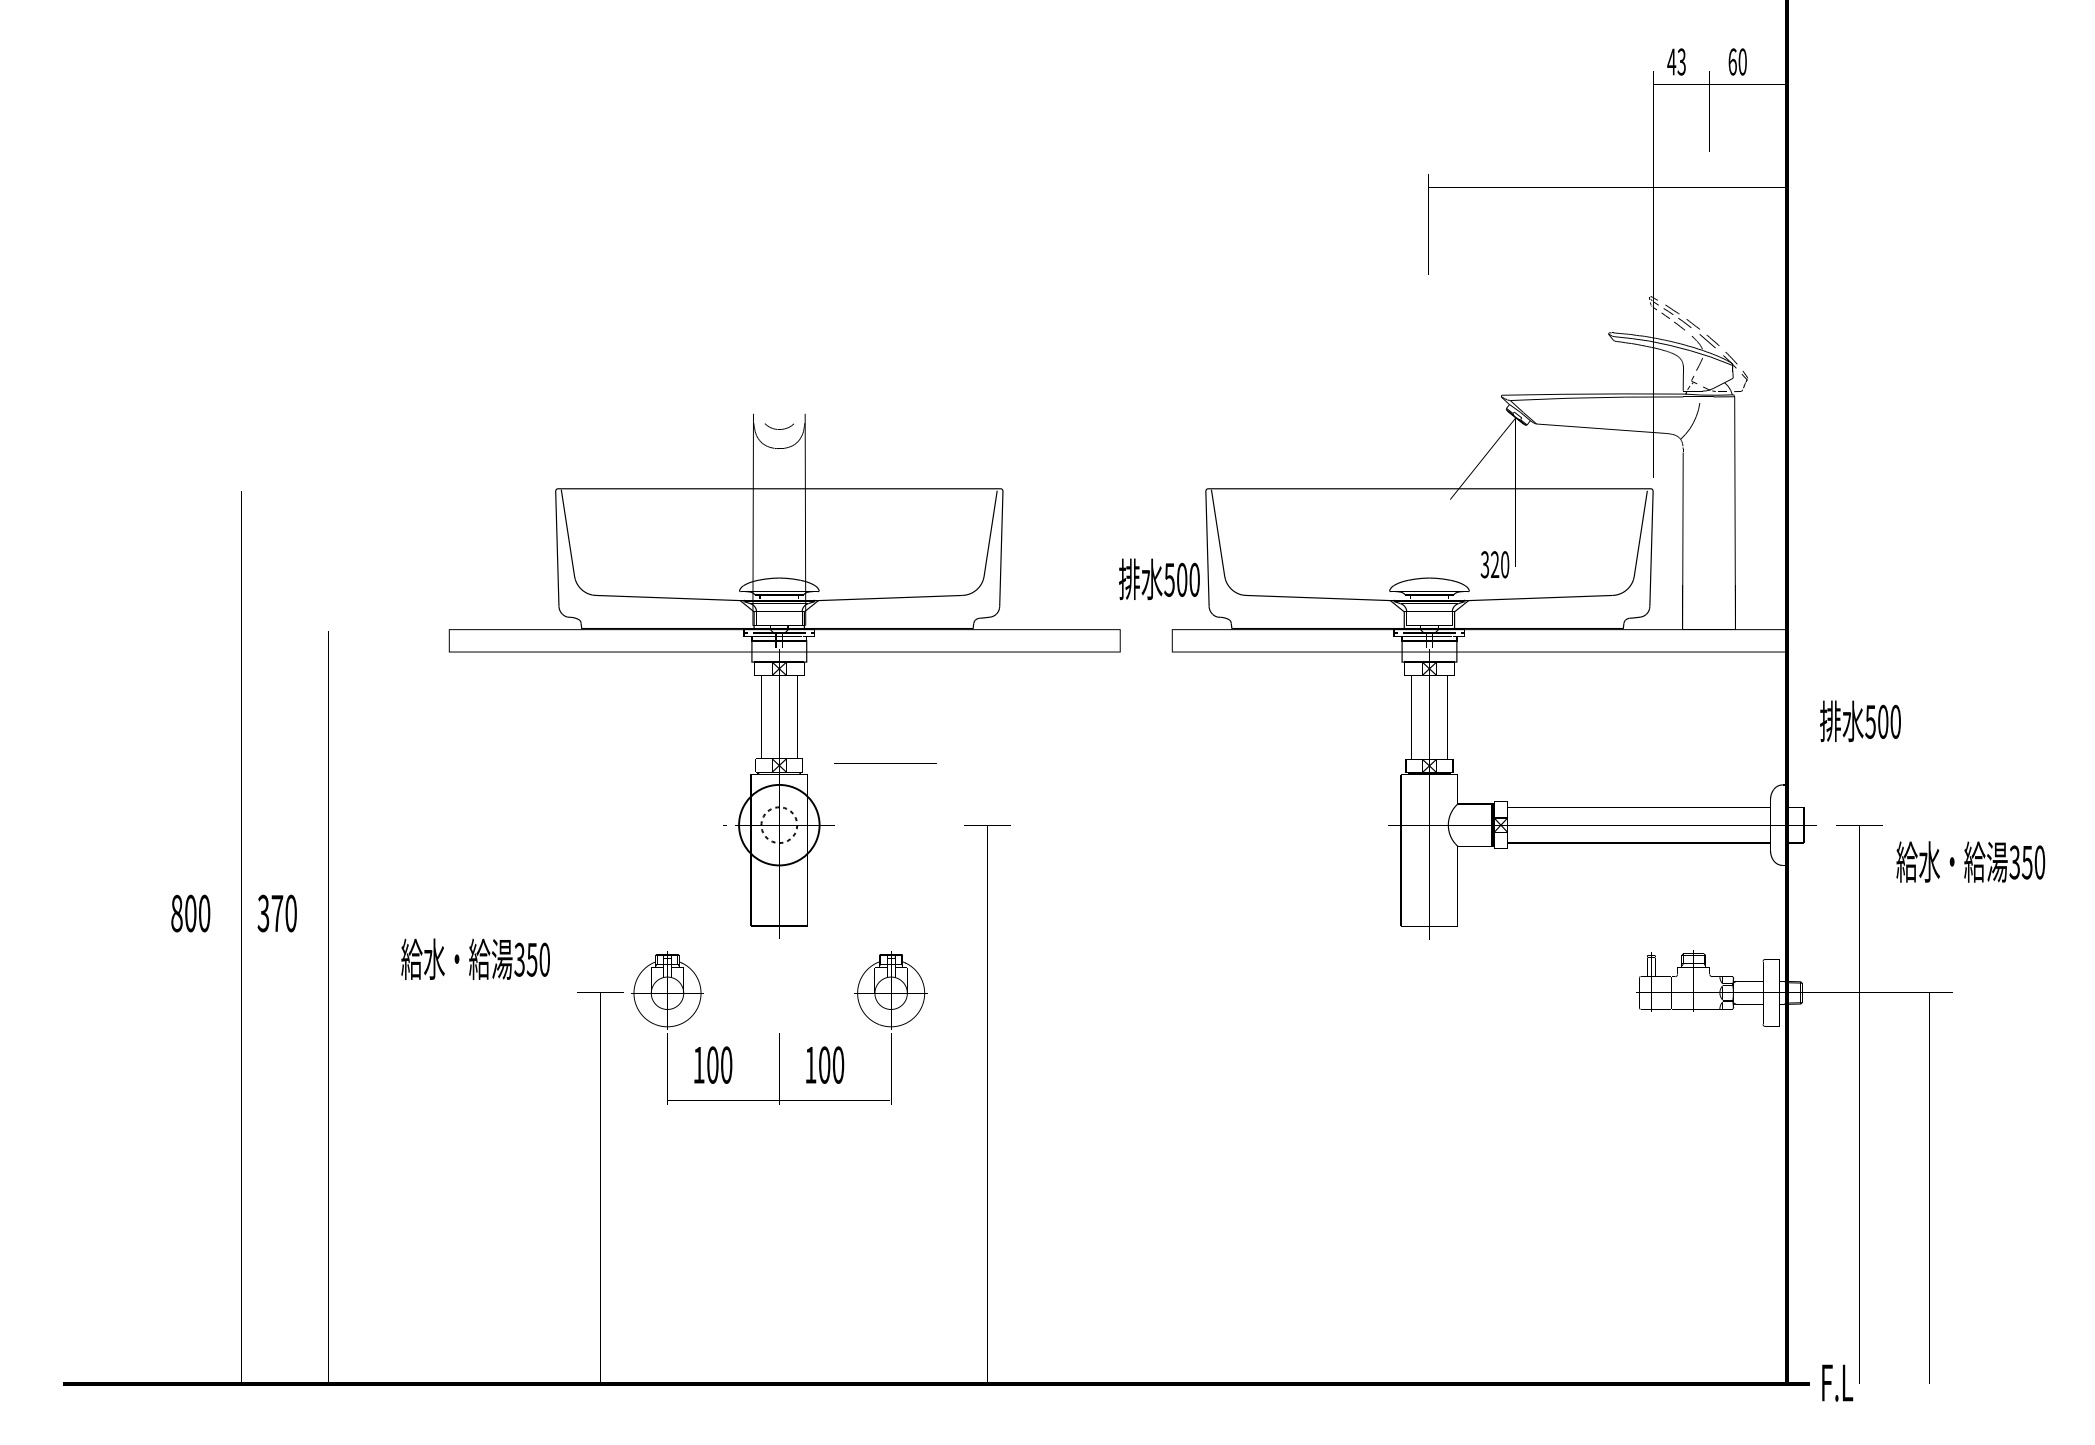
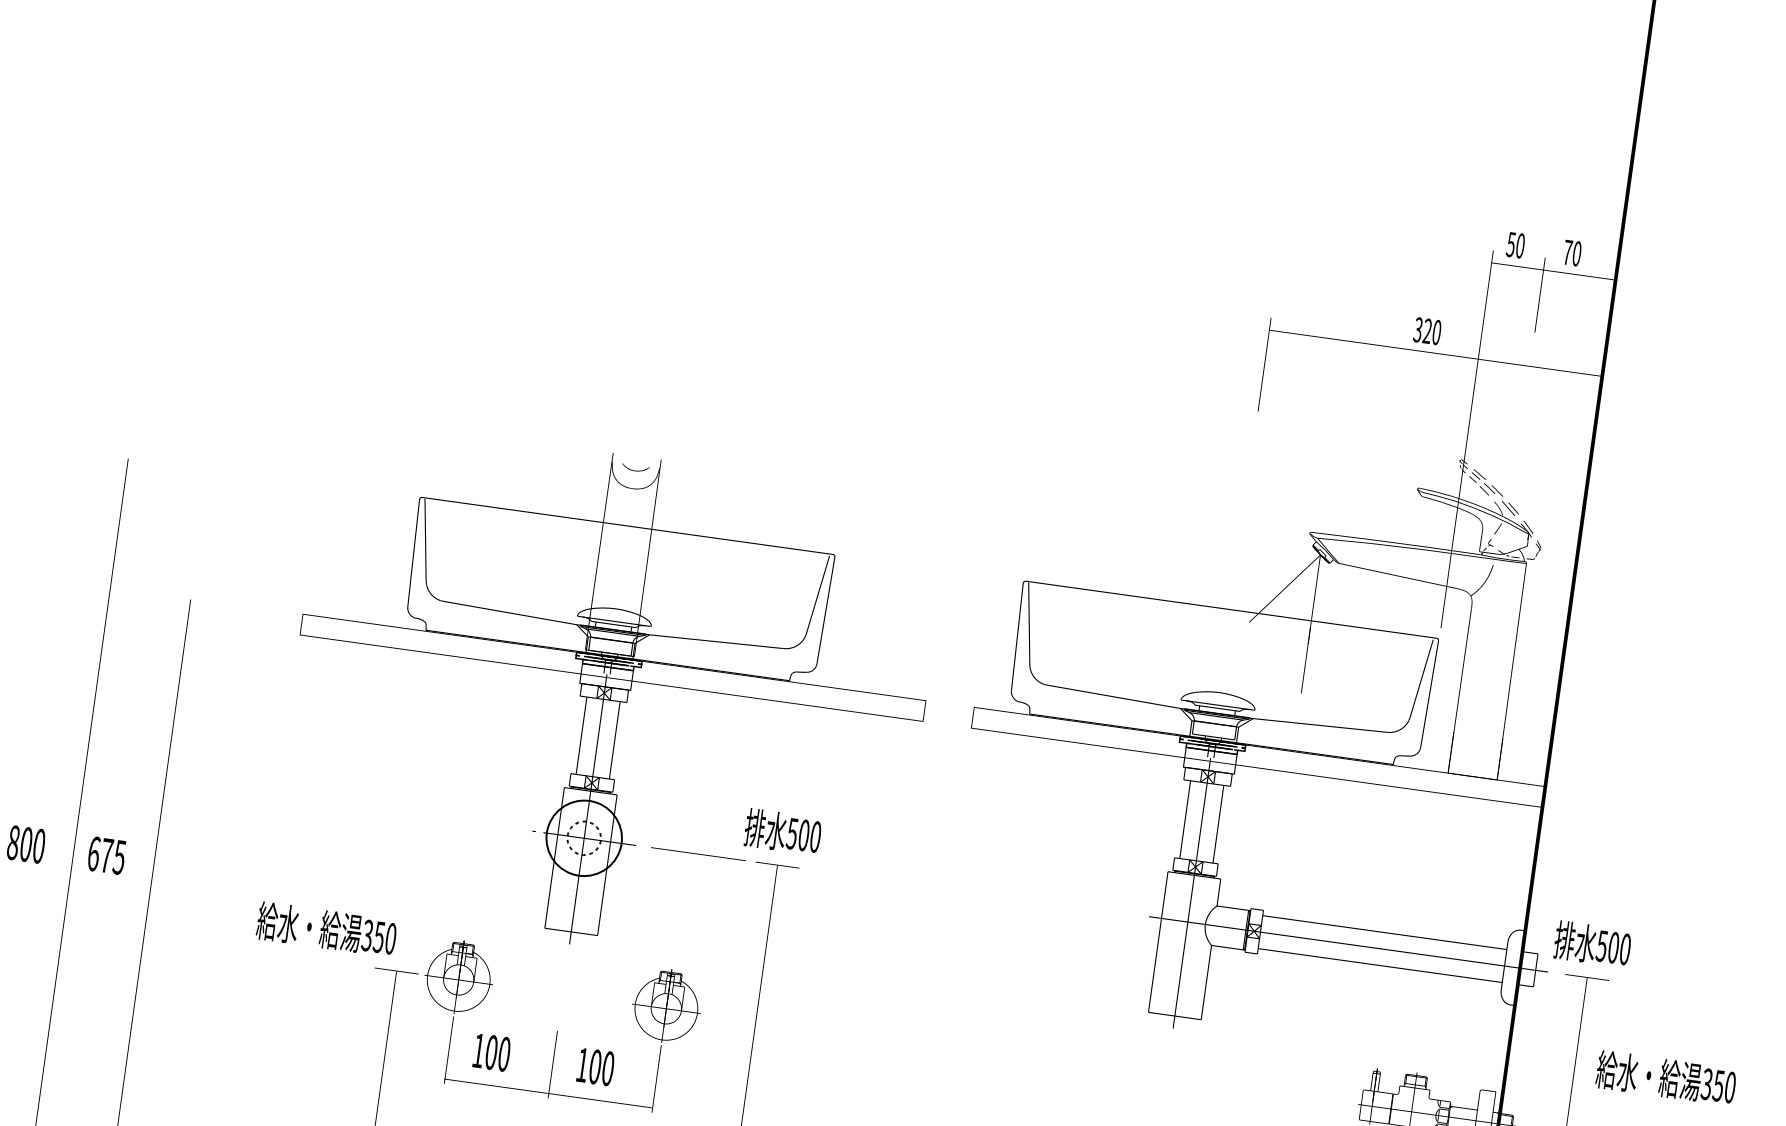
text: (1676, 61) -> (1515, 244), 43 -> 50
text: (1732, 61) -> (1567, 252), 60 -> 70
text: (1494, 564) -> (1427, 330), moved
text: (1159, 579) -> (783, 832), moved
text: (1860, 721) -> (1592, 944), moved
line: (885, 763) -> (698, 854), moved
text: (1970, 861) -> (1666, 1077), moved
text: (276, 913) -> (105, 855), 370 -> 675
text: (475, 958) -> (326, 928), moved

